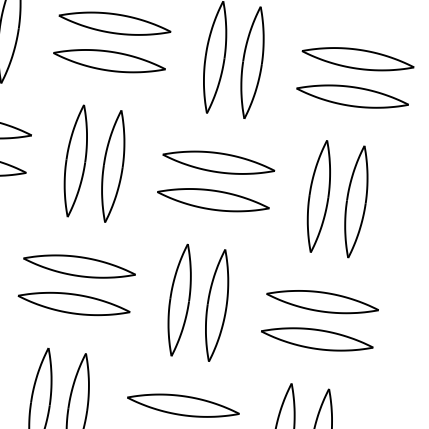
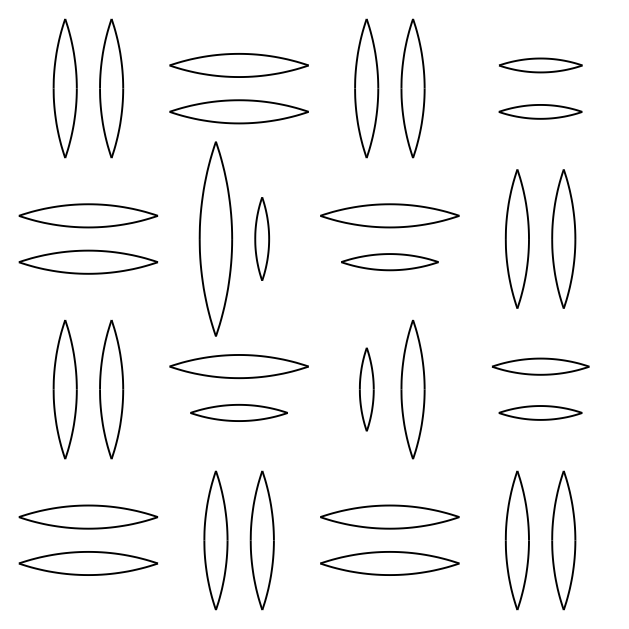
part: (358, 59) -> (540, 65), size x0.6
part: (352, 96) -> (540, 111), size x0.6
part: (75, 160) -> (215, 238), size x1.4
part: (112, 165) -> (261, 238), size x0.6
part: (213, 199) -> (389, 261), size x0.7
part: (179, 300) -> (366, 389), size x0.6
part: (322, 301) -> (540, 366), size x0.7
part: (73, 303) -> (238, 412), size x0.7
part: (317, 339) -> (540, 412), size x0.6

